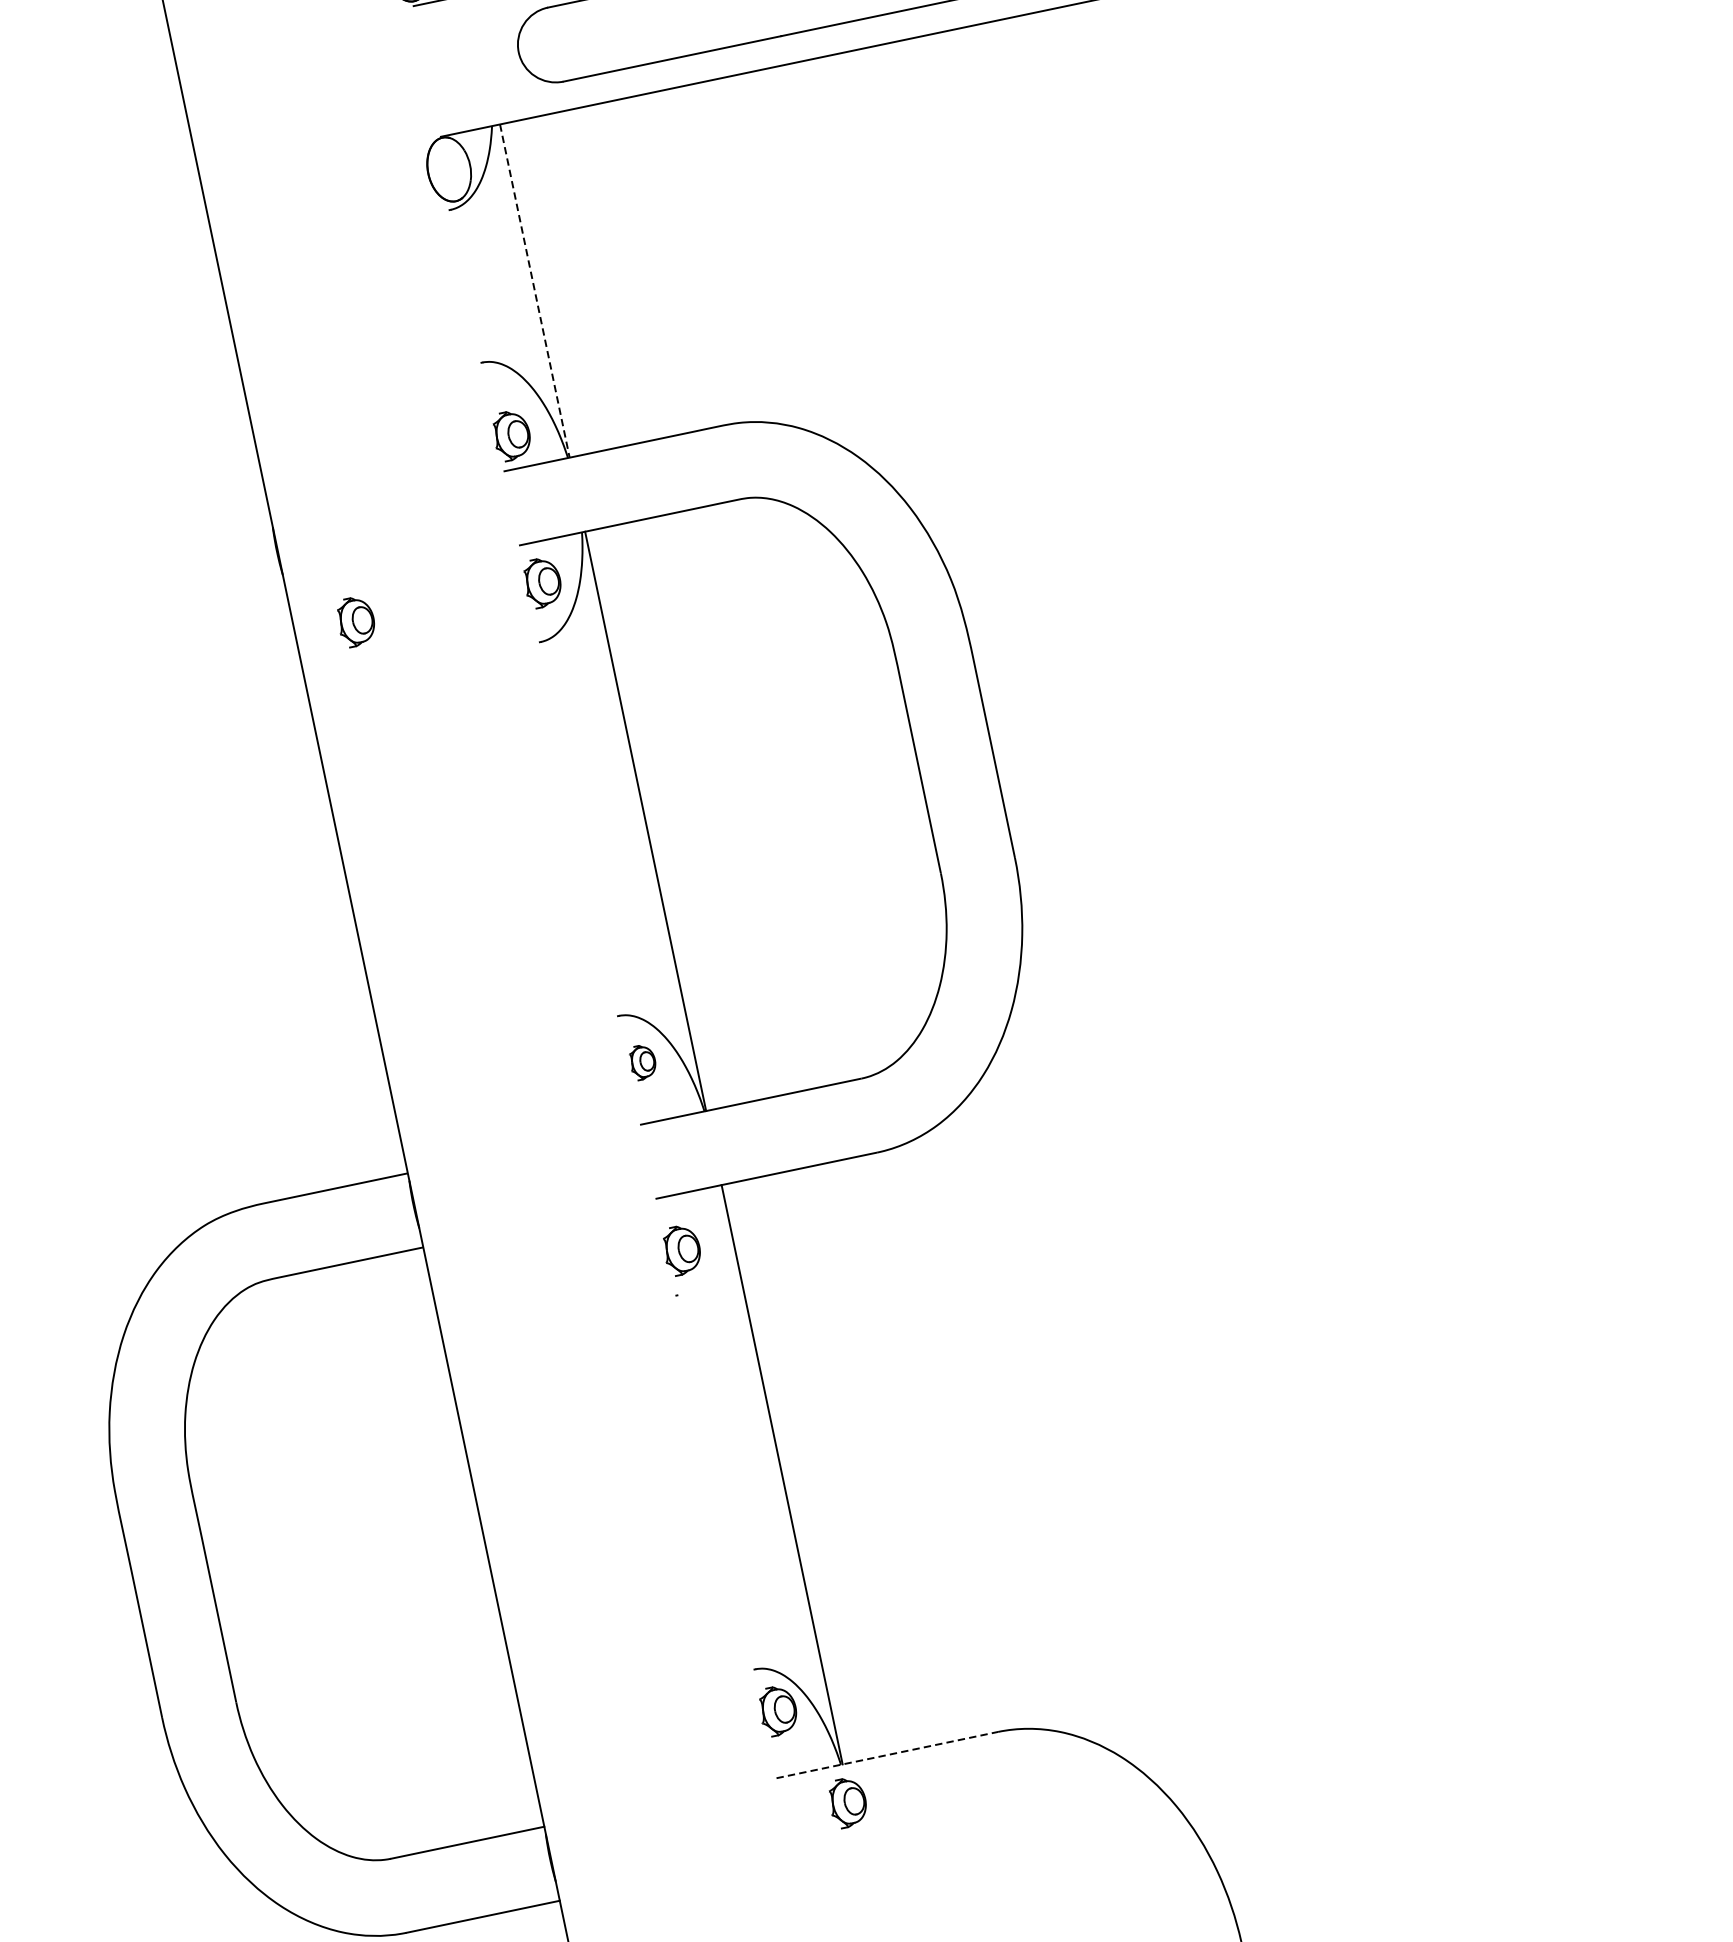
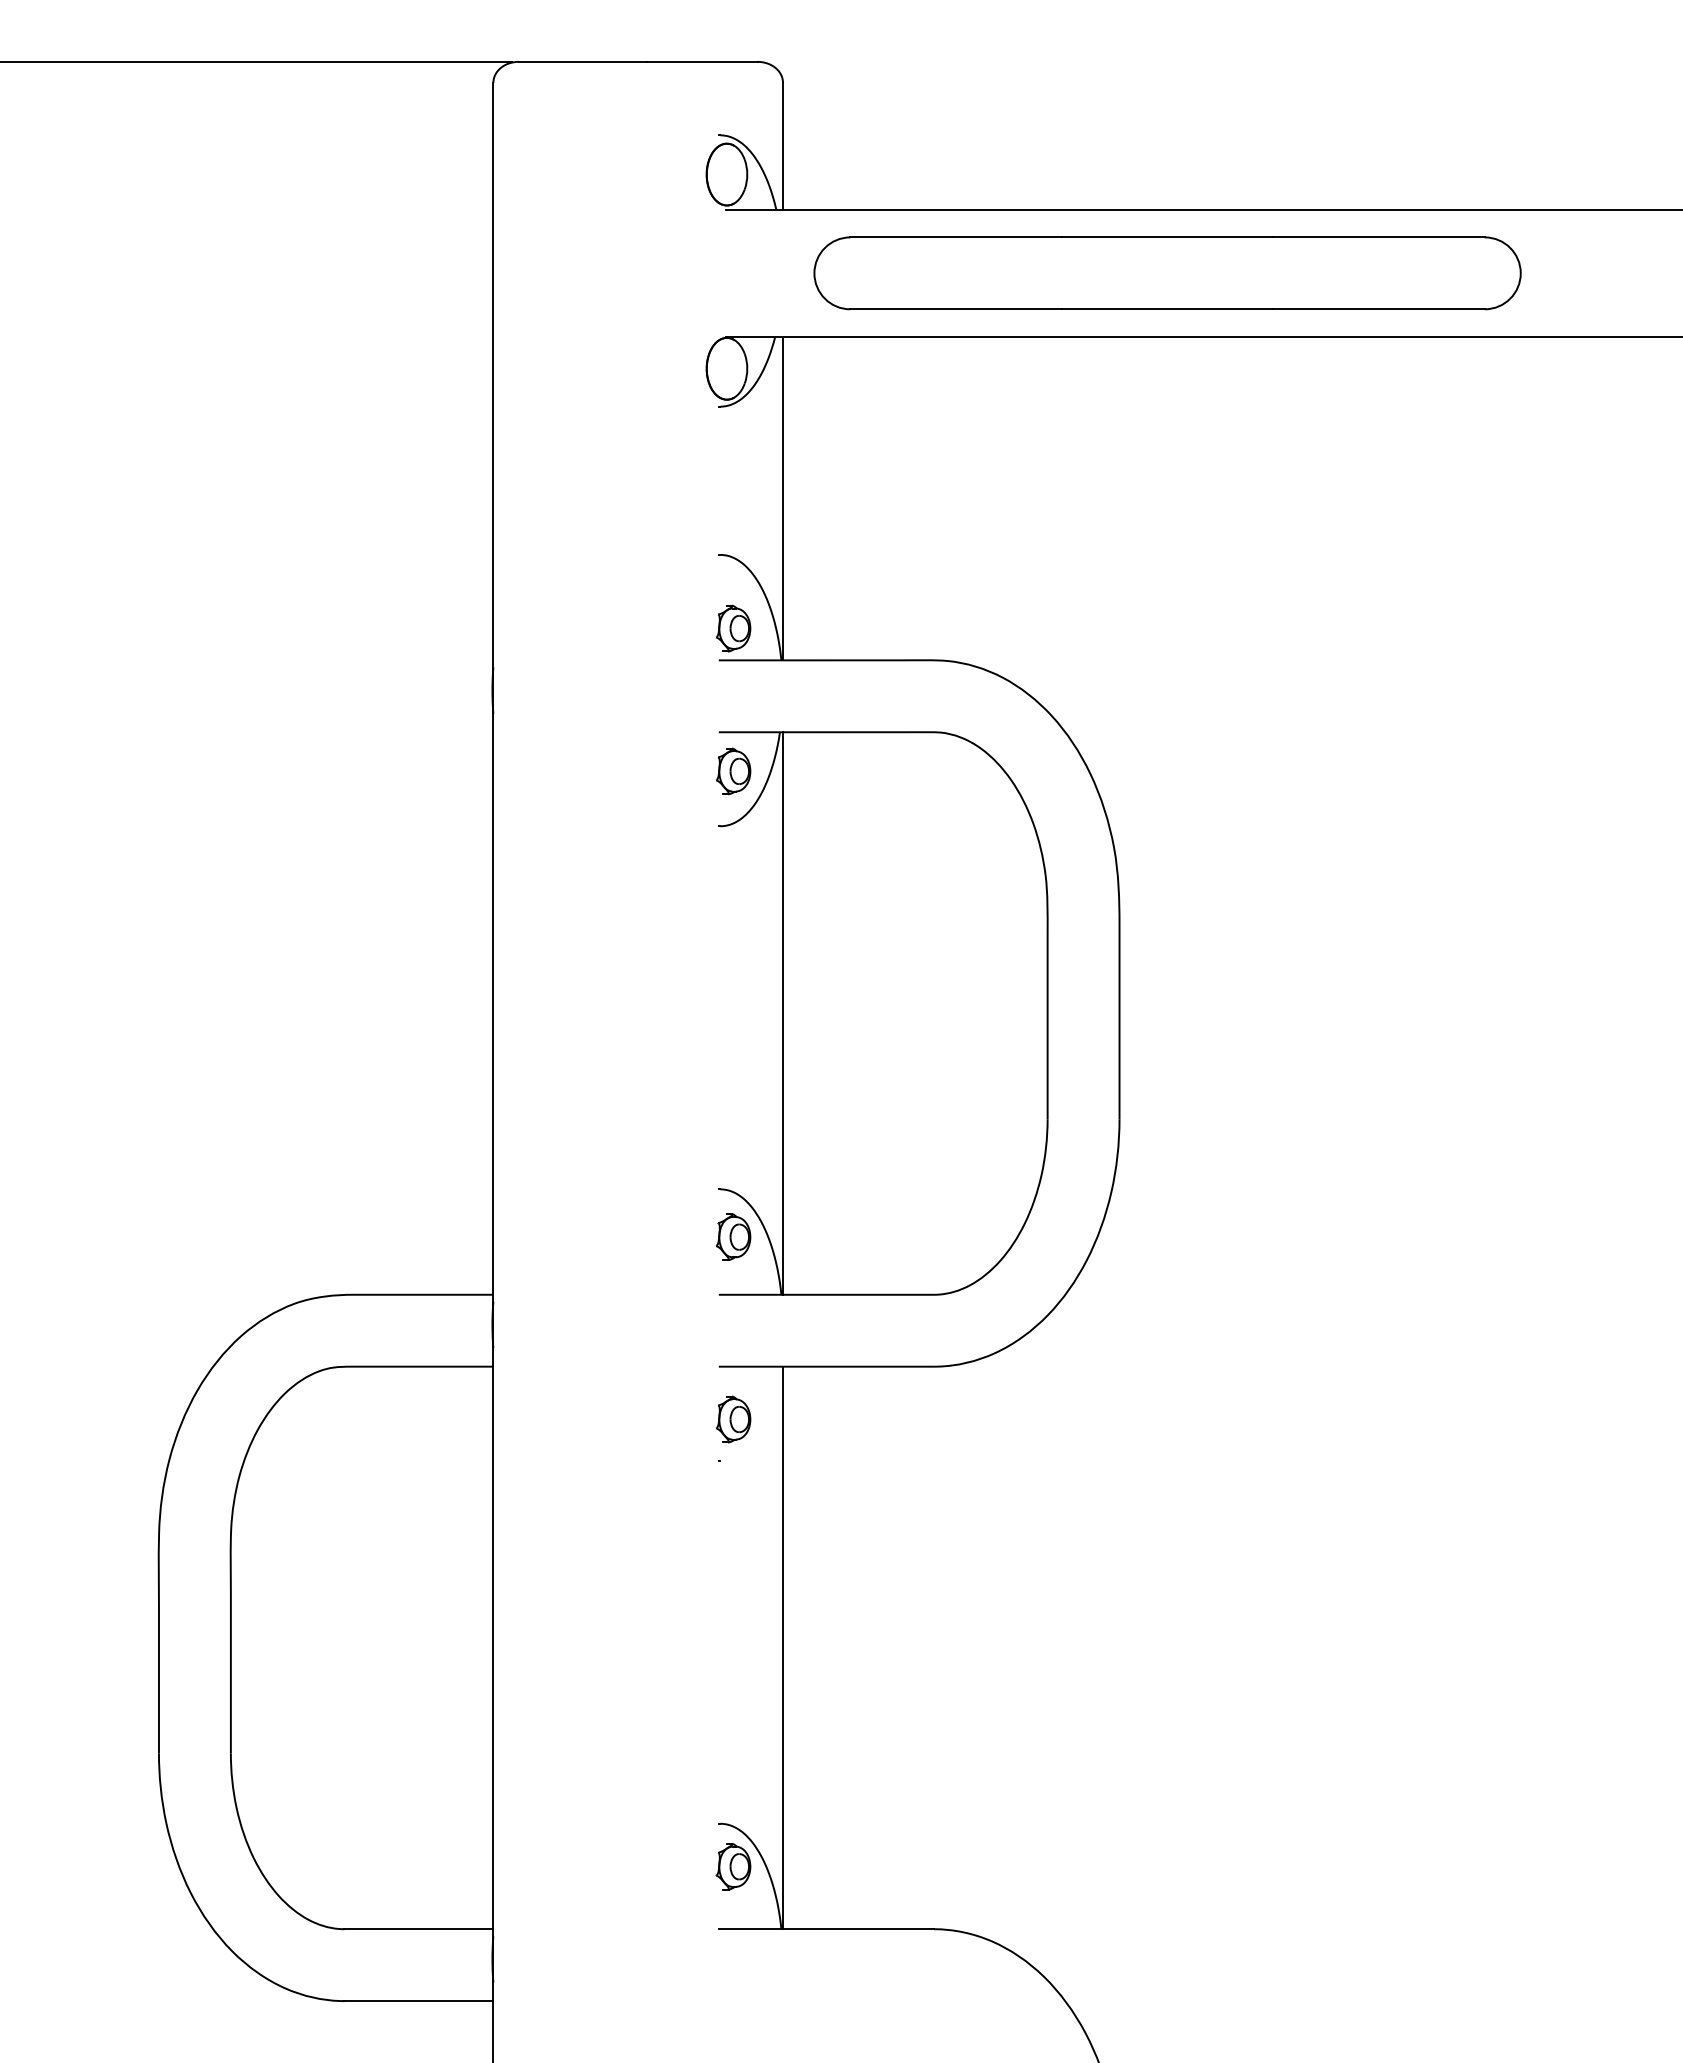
line: (535, 290) -> (783, 498), dashed -> solid
part: (356, 621) -> (552, 771), removed
part: (642, 1061) -> (733, 1236), size x1.43
line: (887, 1755) -> (826, 1929), dashed -> solid
part: (847, 1802) -> (780, 1965), removed

